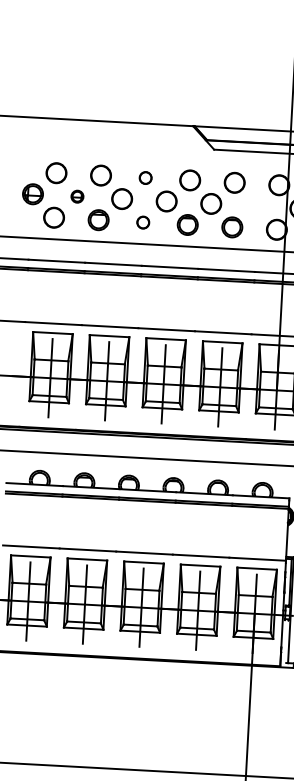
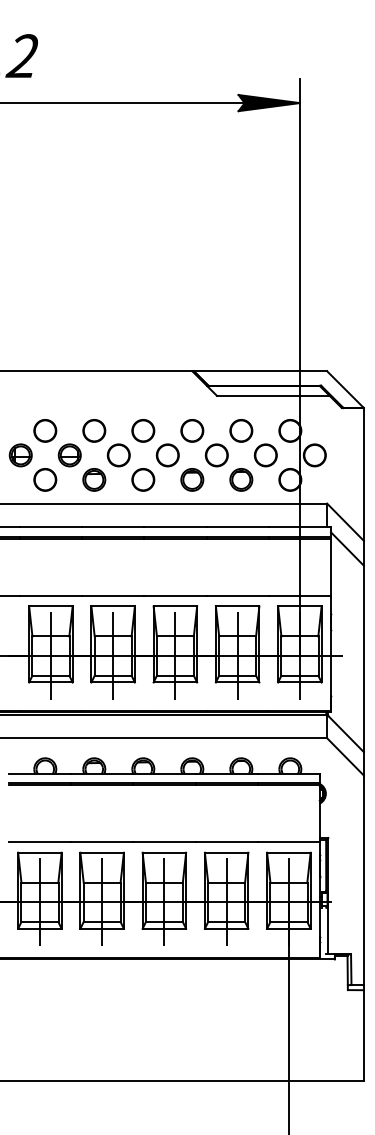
circle: (145, 177) -> (143, 430), size x1.67
part: (77, 196) -> (69, 455), size x1.67
circle: (255, 206) -> (265, 455), added
circle: (143, 222) -> (143, 479), size x1.67

